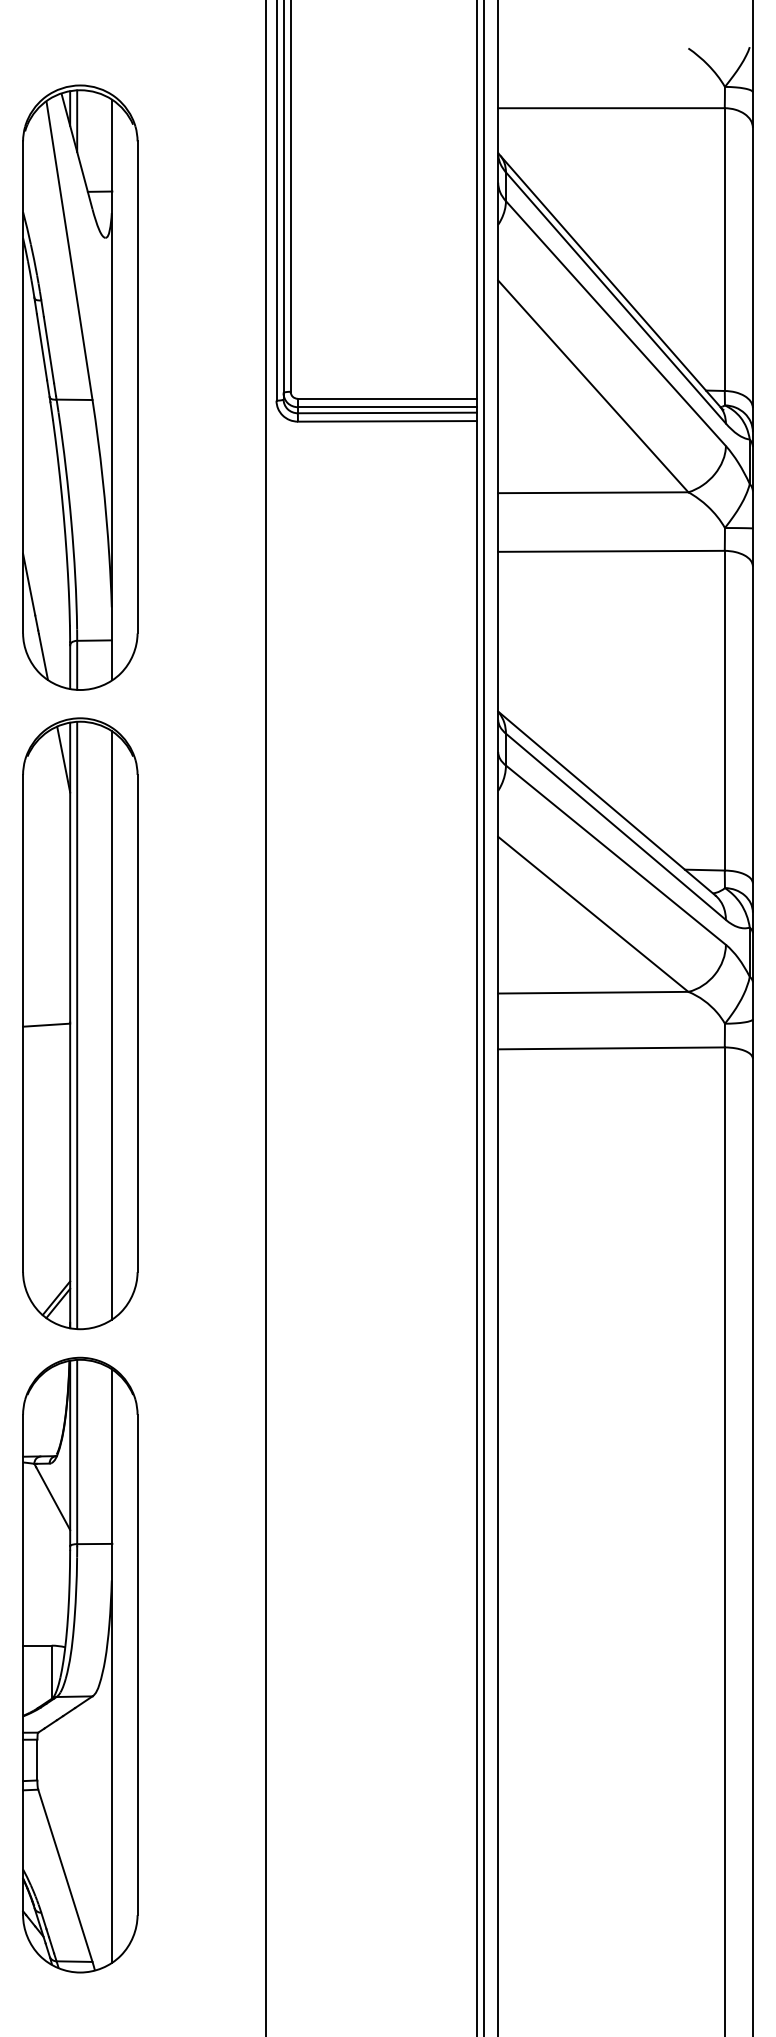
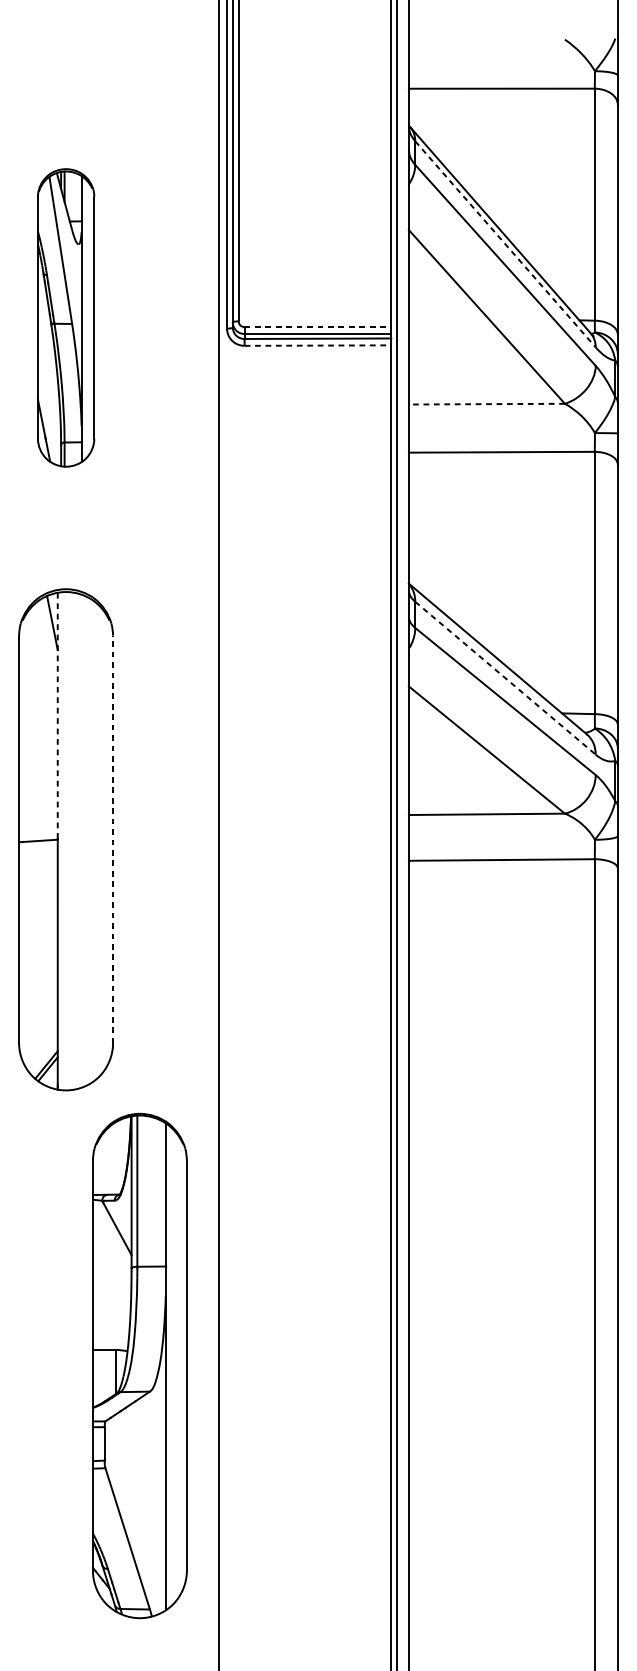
line: (615, 297) -> (505, 243), solid -> dashed
part: (80, 387) -> (66, 317), size x0.6
line: (387, 398) -> (318, 326), solid -> dashed
line: (387, 421) -> (318, 345), solid -> dashed
line: (592, 492) -> (486, 403), solid -> dashed
line: (616, 827) -> (505, 678), solid -> dashed
line: (70, 872) -> (58, 715), solid -> dashed
line: (137, 1023) -> (112, 839), solid -> dashed
line: (77, 1025) -> (63, 841), removed
line: (111, 1025) -> (91, 841), removed
part: (80, 1664) -> (140, 1365), moved

